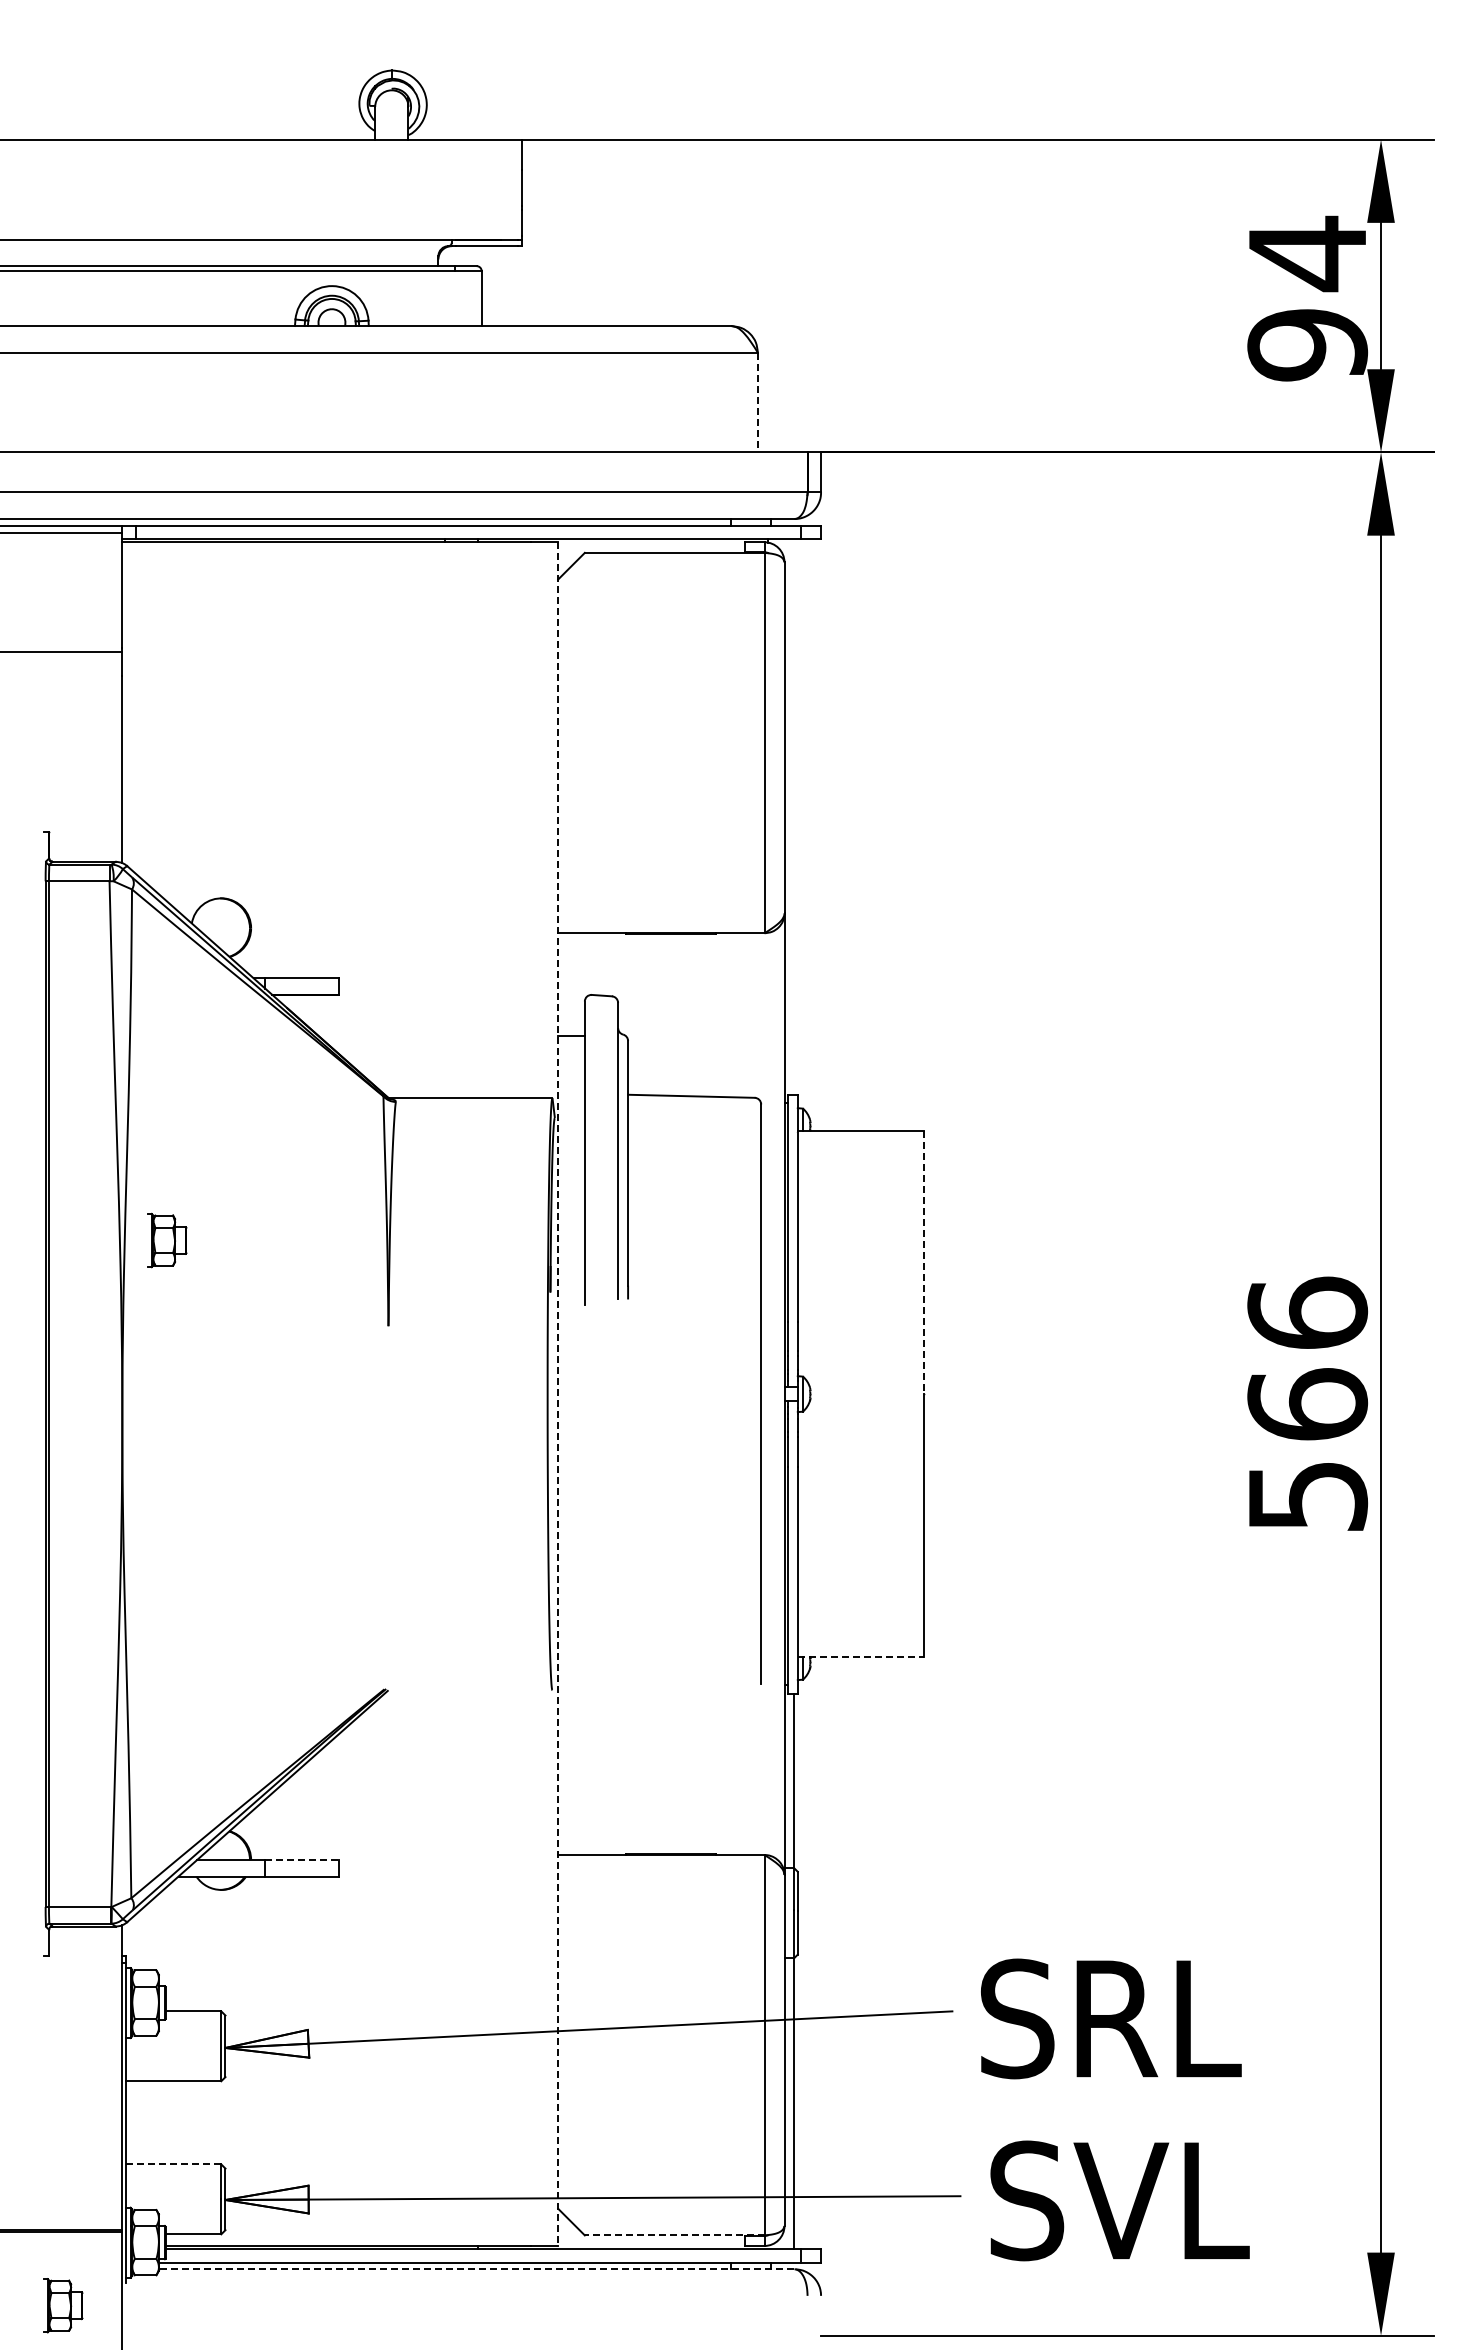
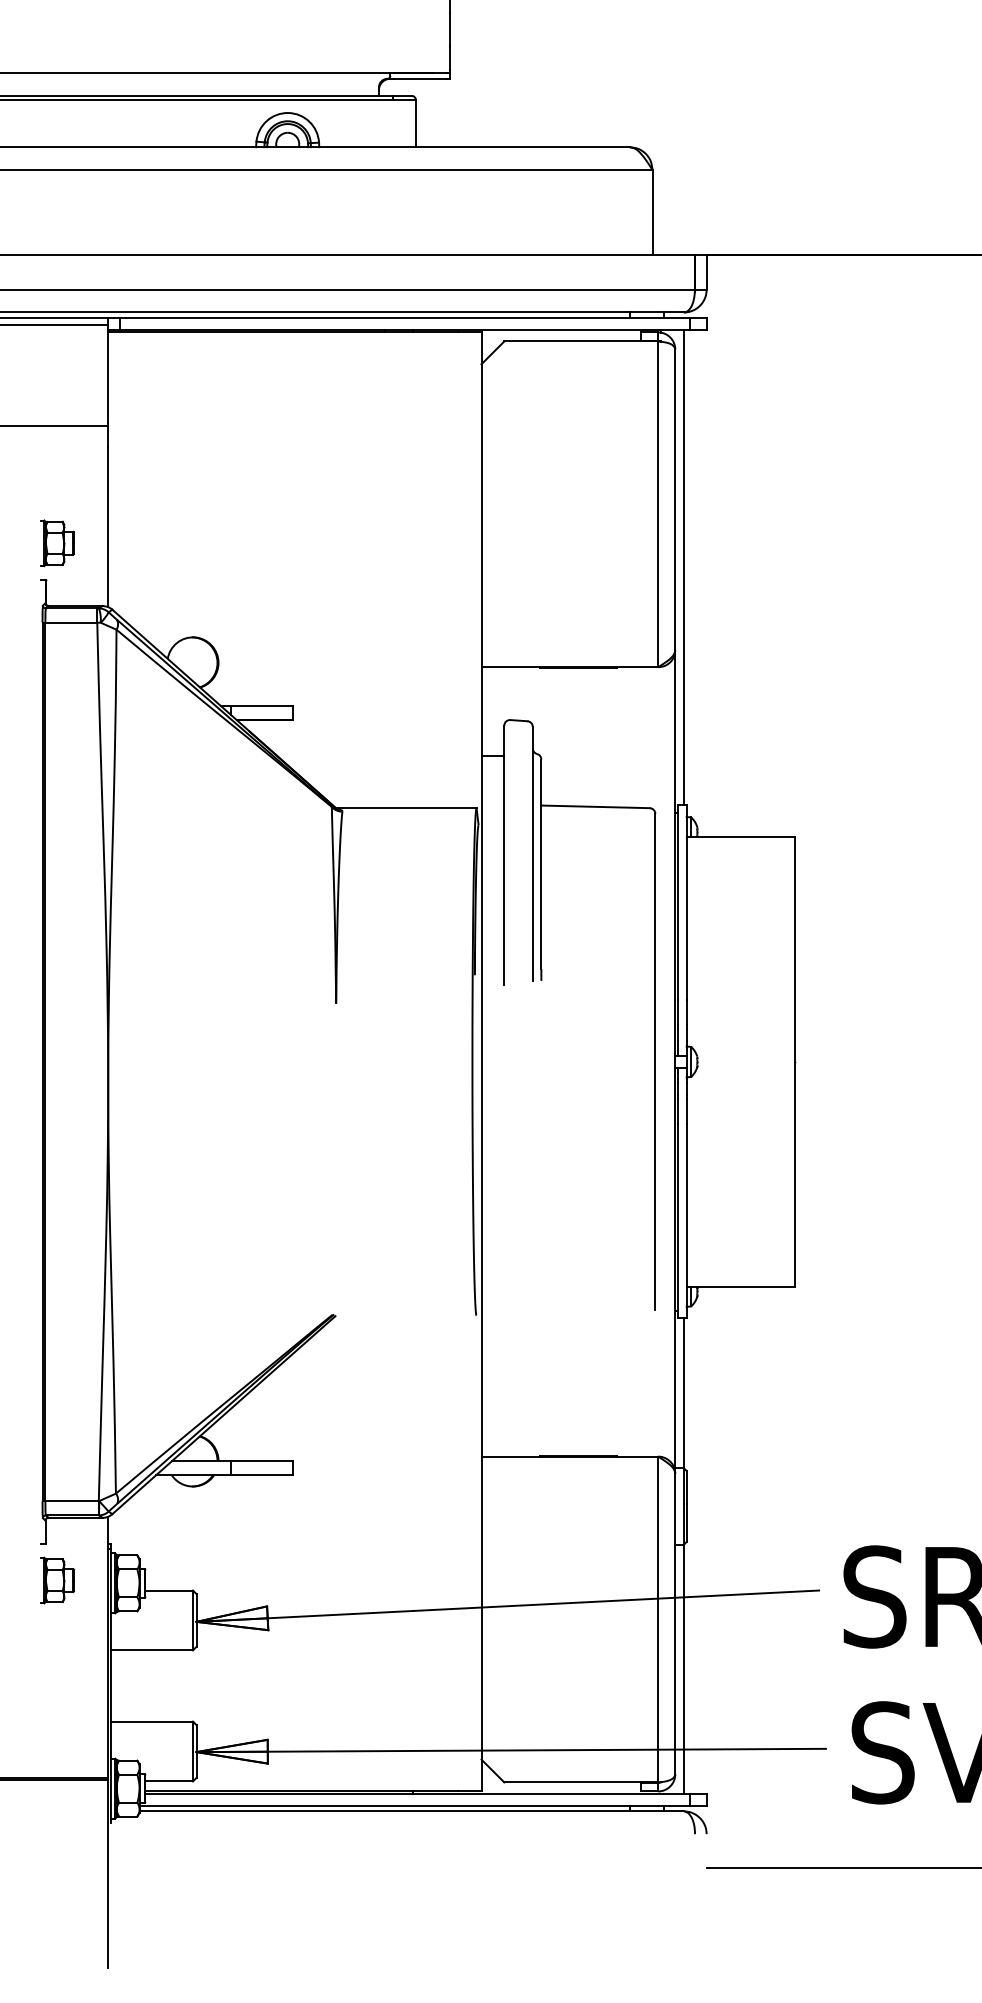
line: (757, 402) -> (652, 212), dashed -> solid
line: (794, 816) -> (683, 567), added
part: (167, 1240) -> (57, 543), moved
line: (924, 1263) -> (795, 950), dashed -> solid
line: (558, 1394) -> (481, 1062), dashed -> solid
line: (861, 1657) -> (741, 1287), dashed -> solid
line: (302, 1859) -> (262, 1460), dashed -> solid
line: (173, 2164) -> (152, 1721), dashed -> solid
line: (674, 2235) -> (581, 1782), dashed -> solid
line: (476, 2269) -> (411, 1811), dashed -> solid
part: (63, 2305) -> (57, 1580), moved

